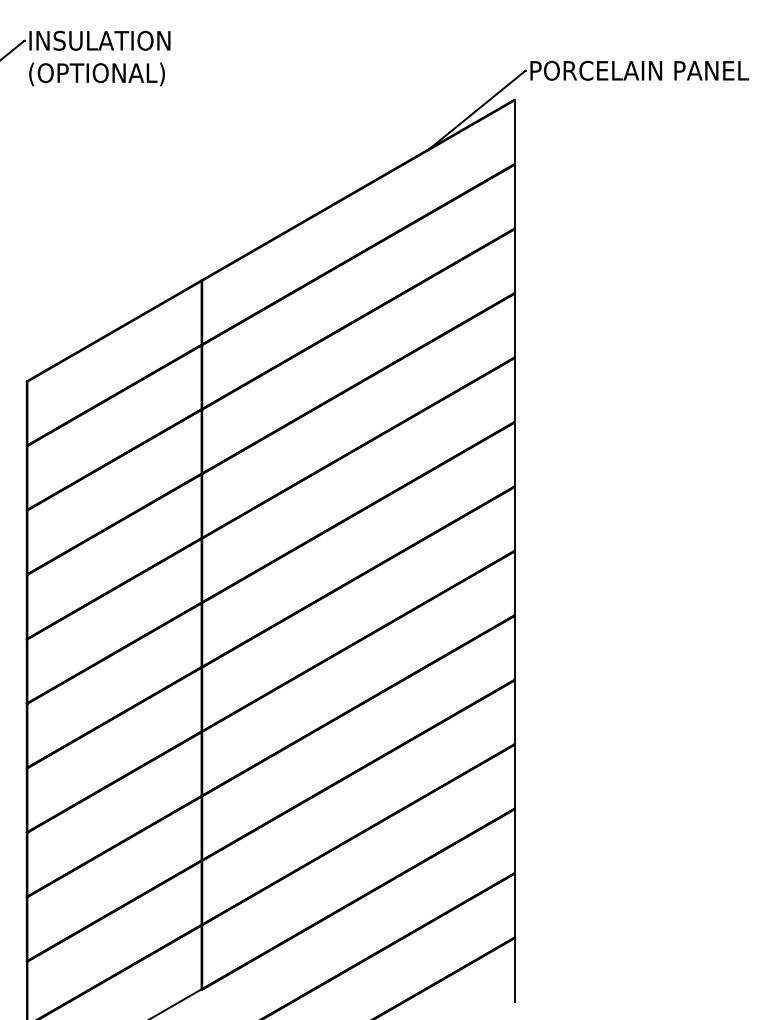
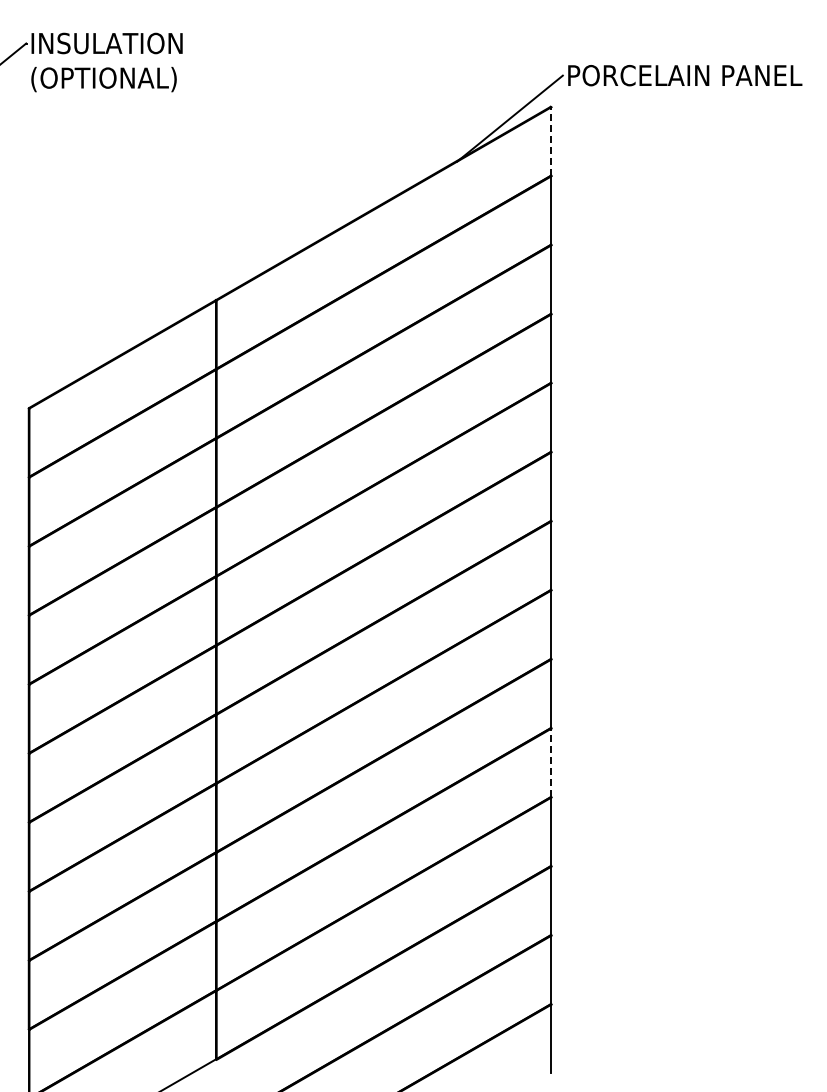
line: (514, 131) -> (551, 140), solid -> dashed
line: (514, 712) -> (551, 762), solid -> dashed

